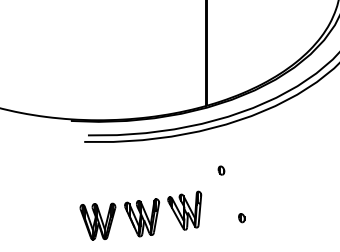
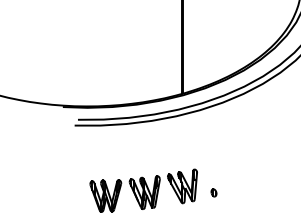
part: (220, 170) -> (195, 150), removed
part: (140, 215) -> (143, 190), moved

